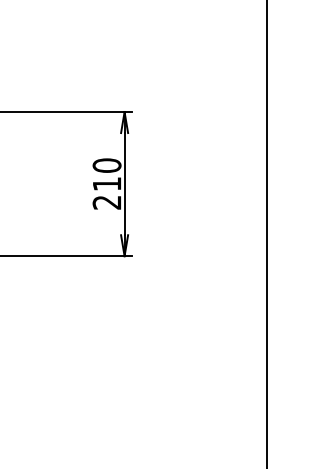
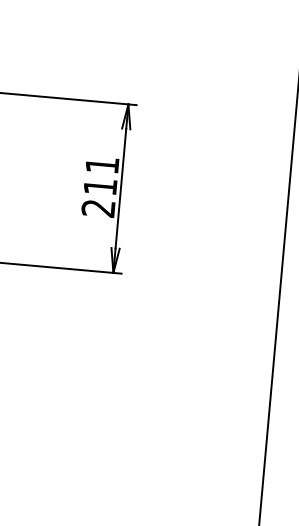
text: (106, 165) -> (101, 165), 210 -> 211

